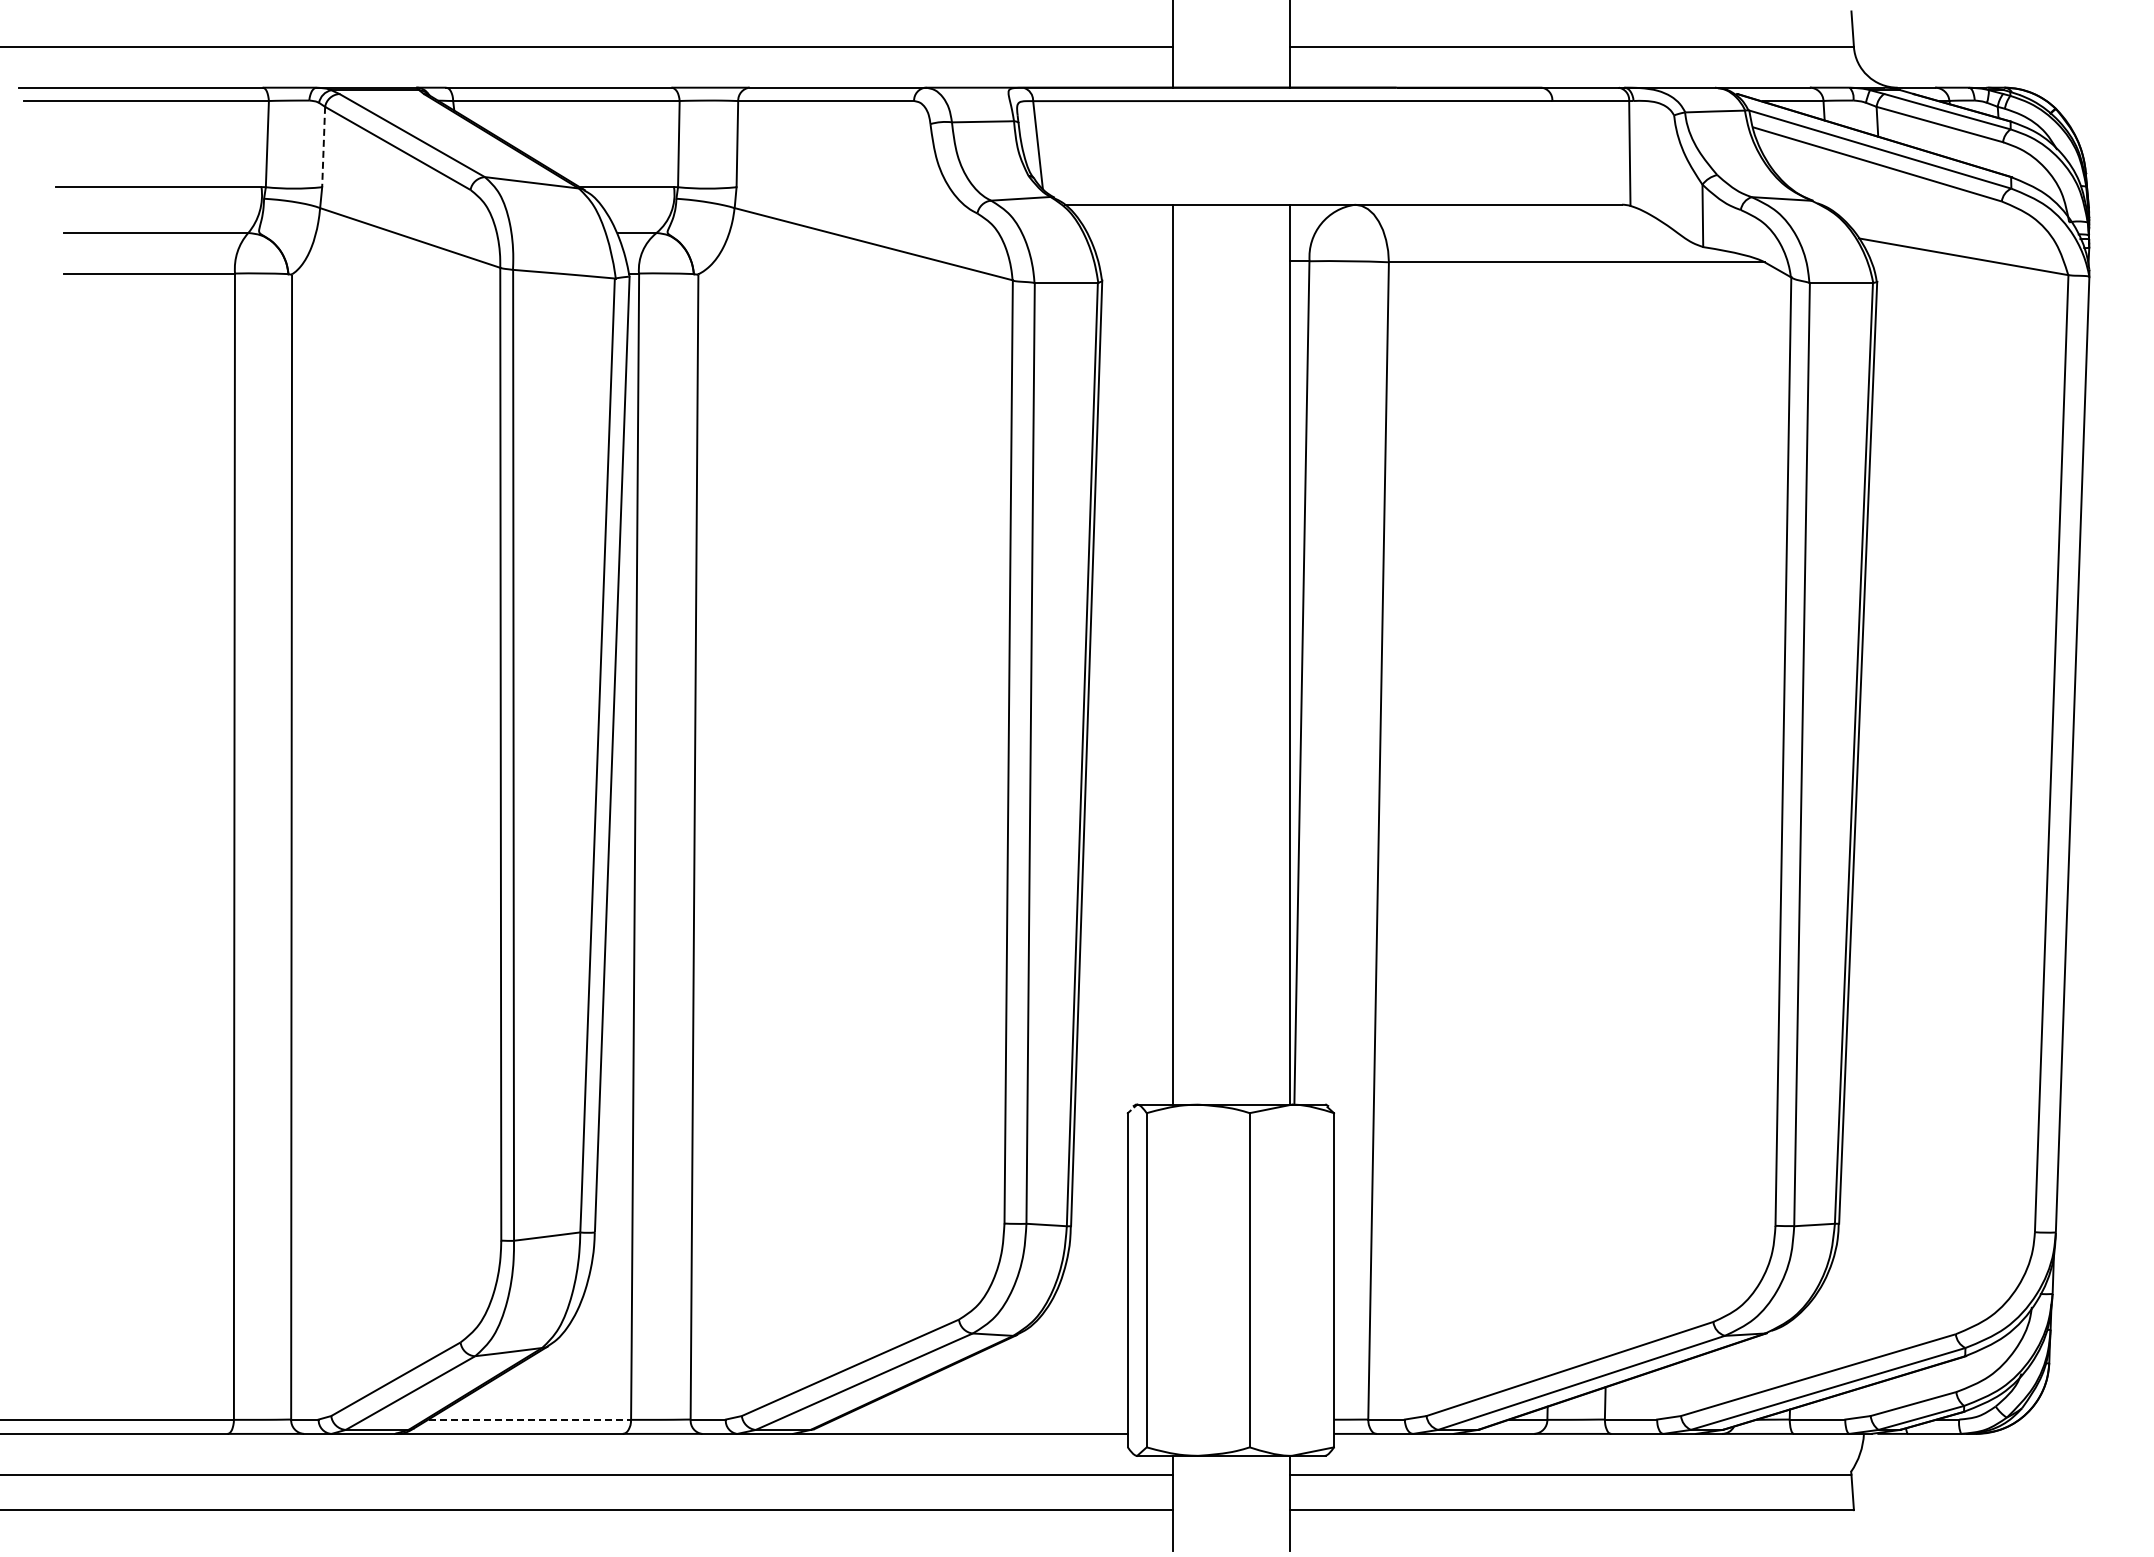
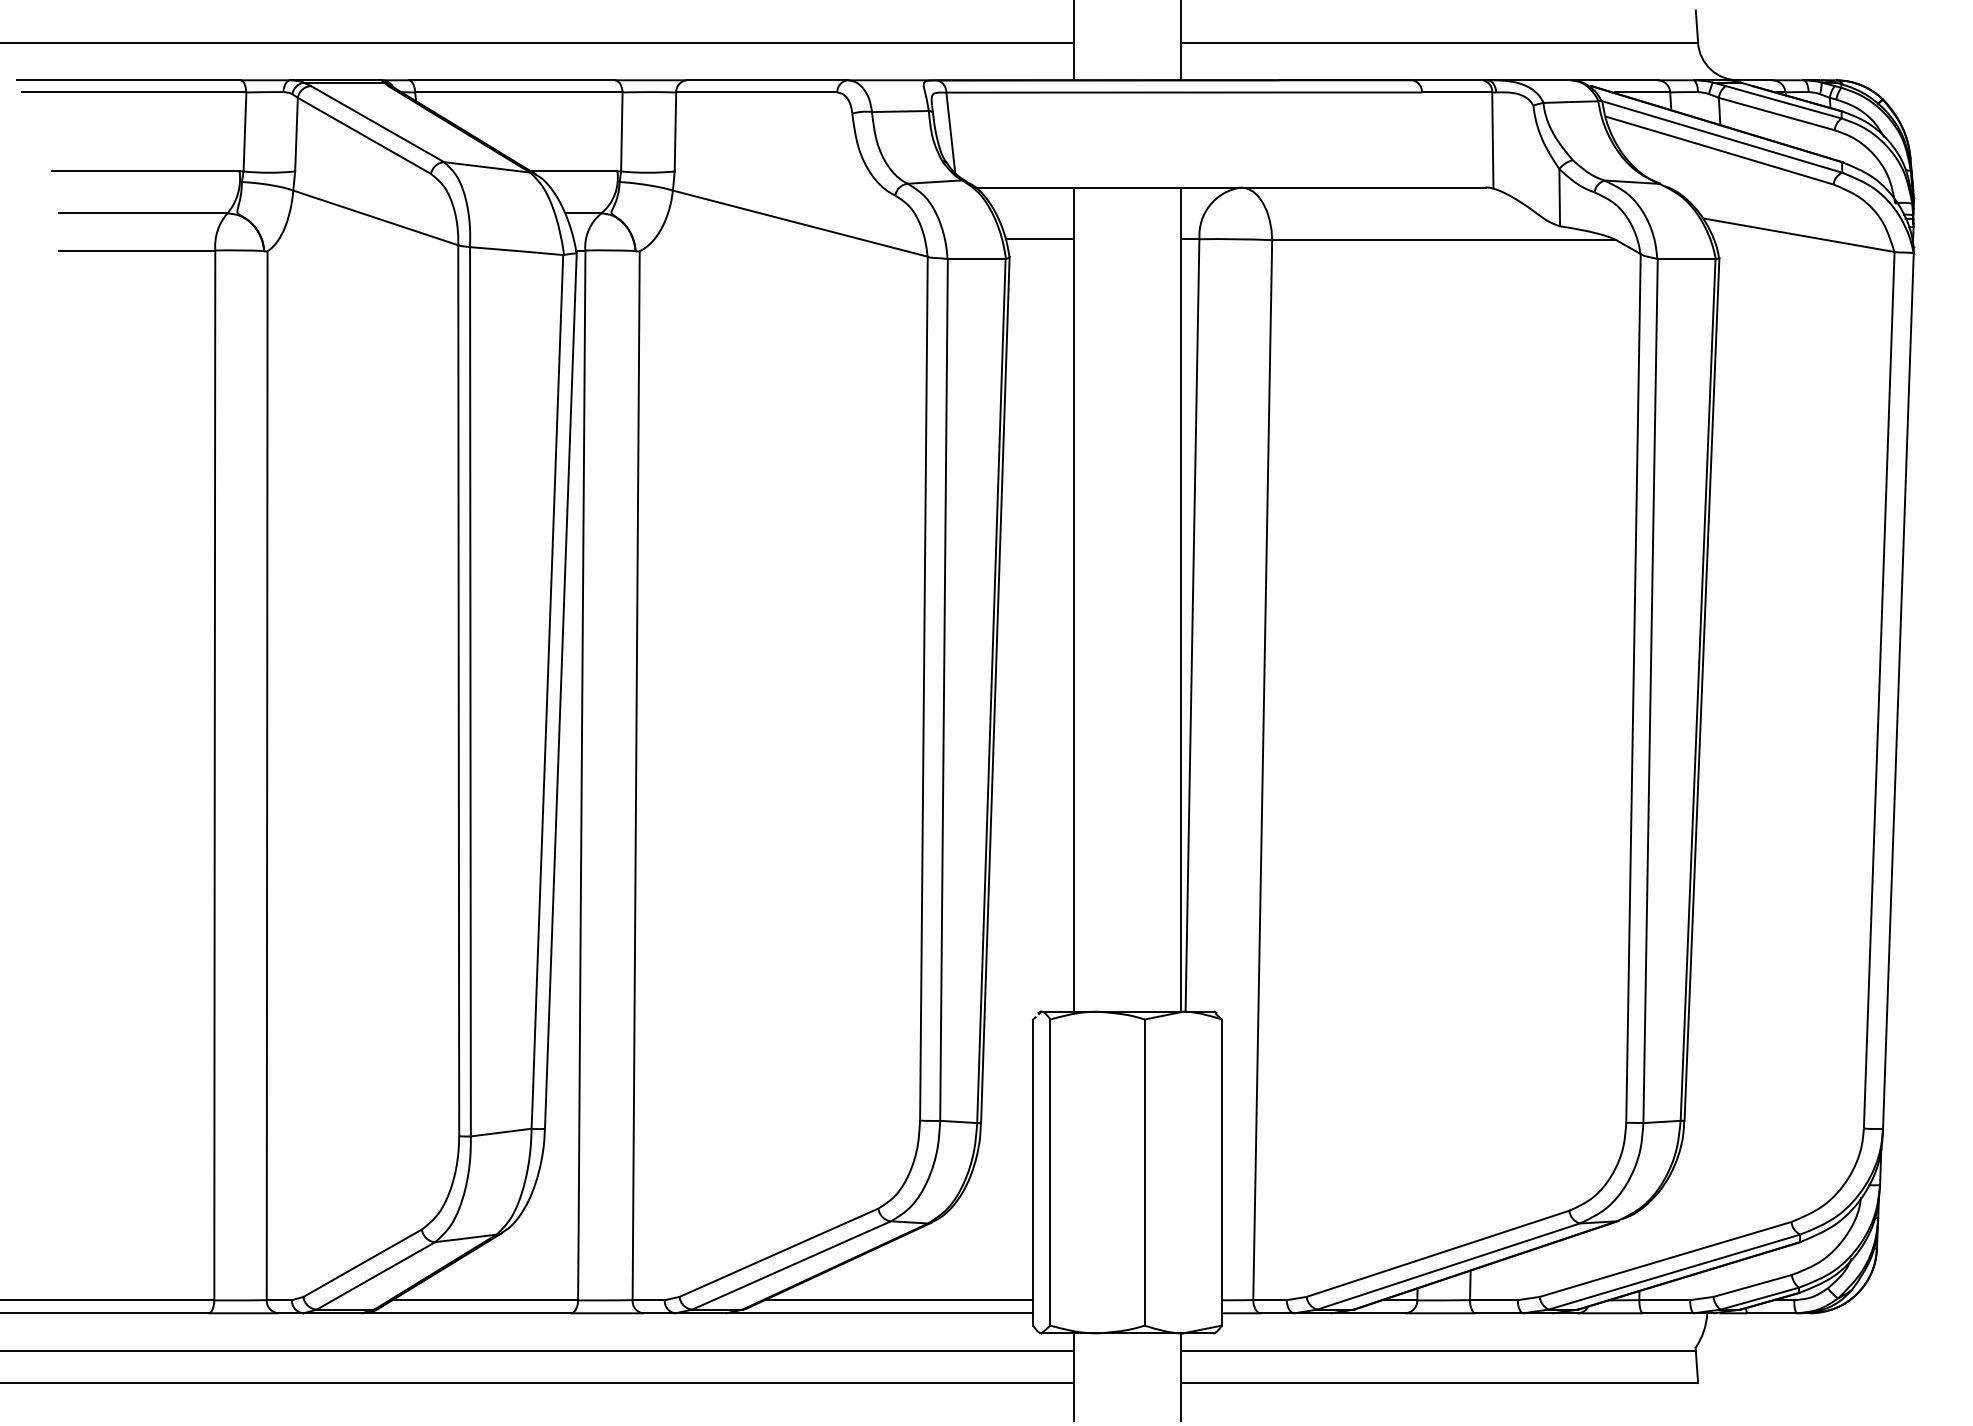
line: (323, 147) -> (296, 135), dashed -> solid
line: (1135, 261) -> (1040, 239), added
line: (530, 1419) -> (485, 1300), dashed -> solid
line: (981, 1419) -> (899, 1300), added

